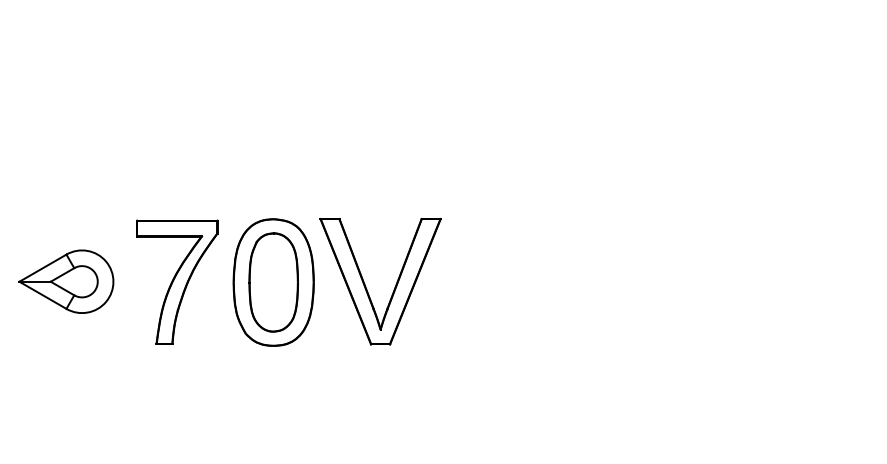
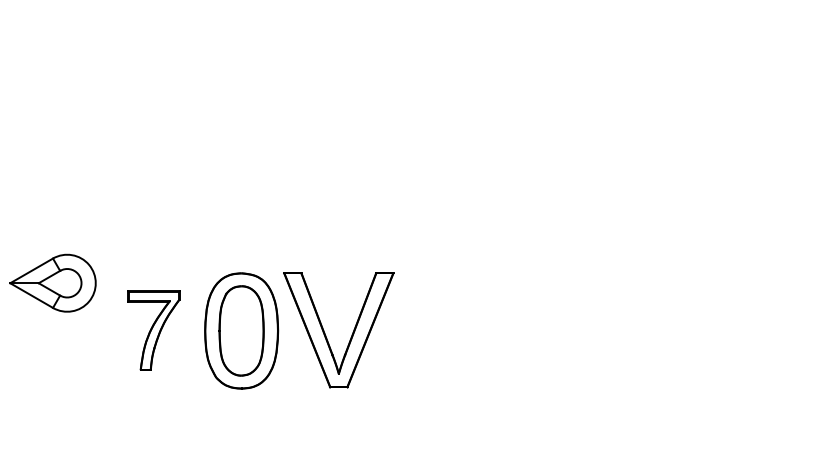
part: (65, 280) -> (52, 282), moved
part: (176, 282) -> (153, 330), size x0.7

